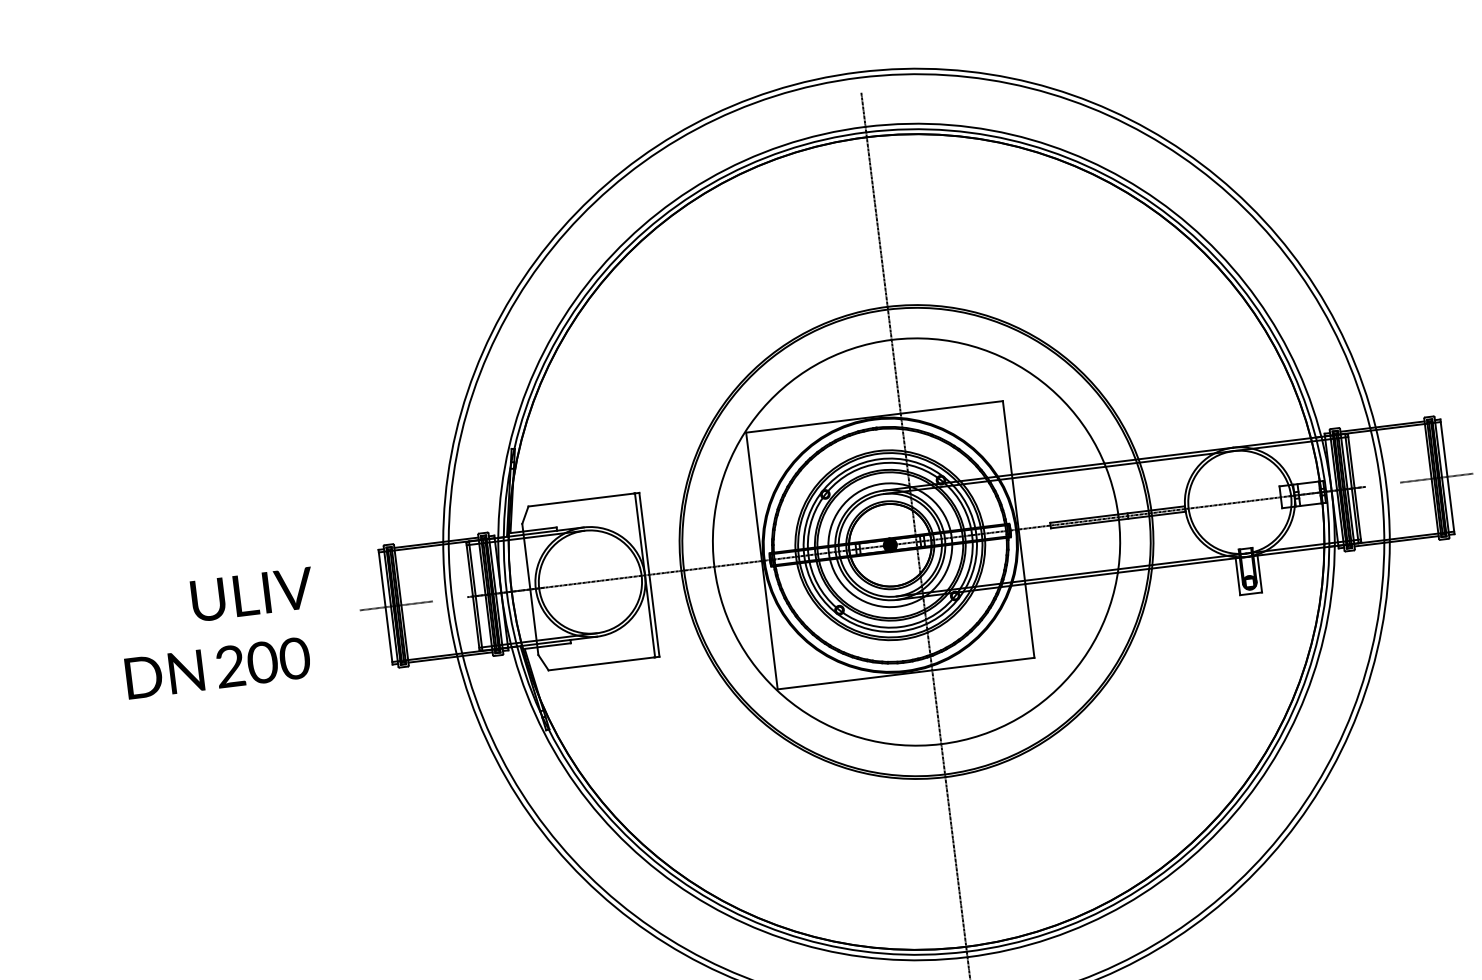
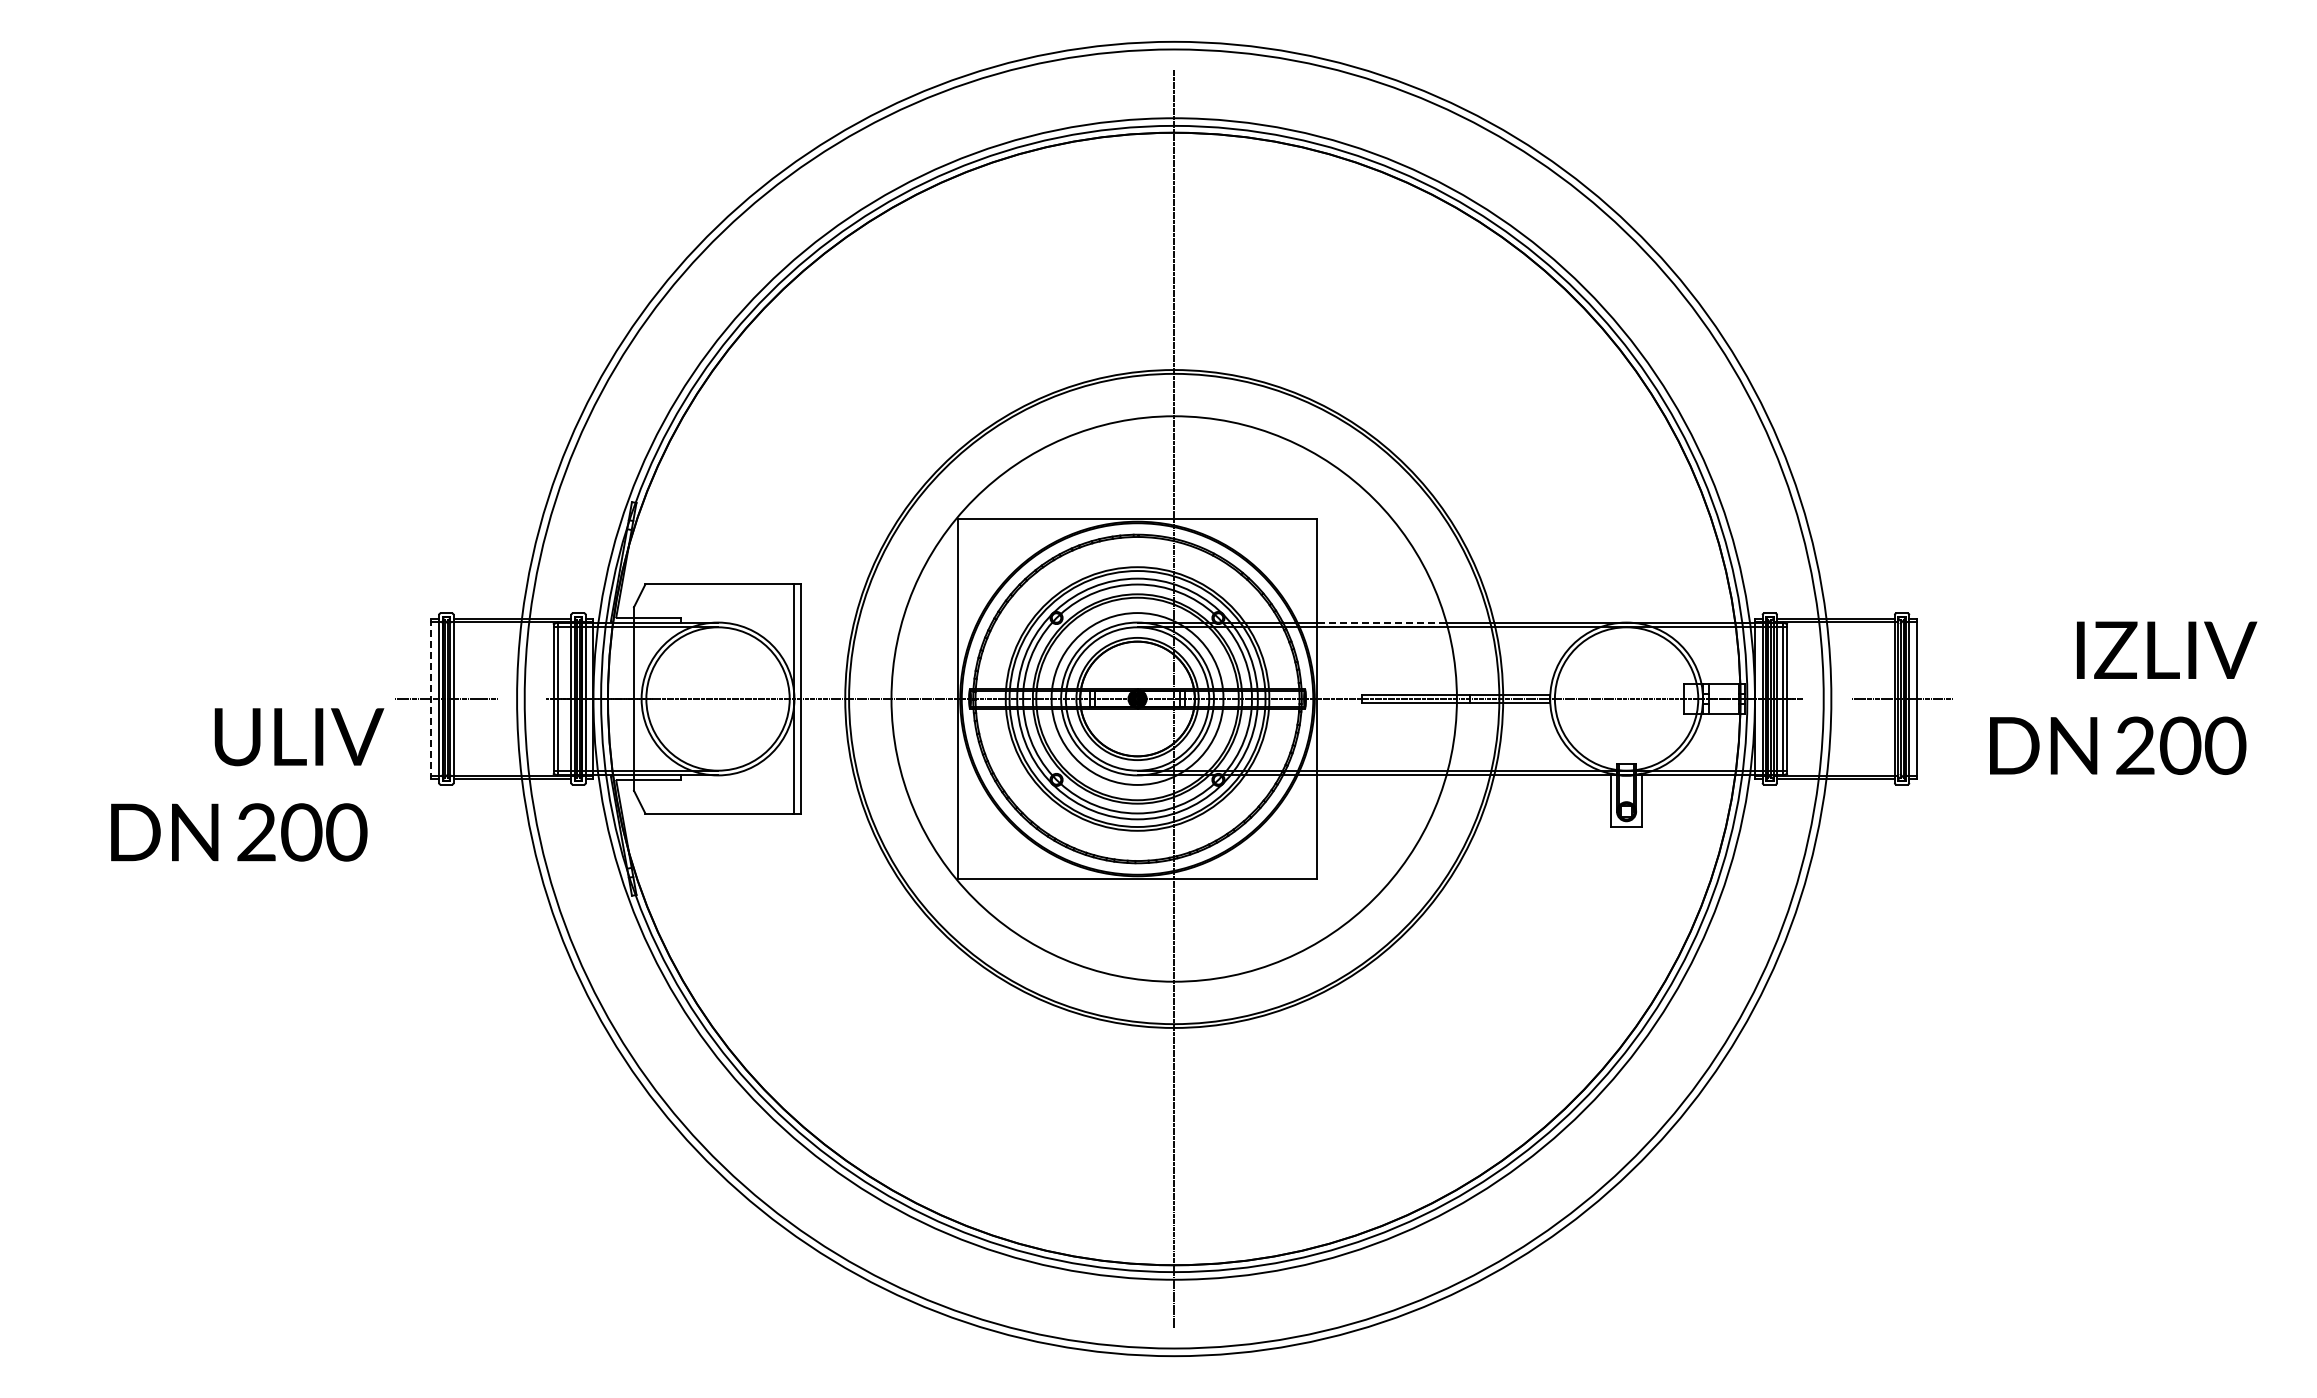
line: (1057, 469) -> (1381, 622), solid -> dashed
line: (385, 607) -> (431, 699), solid -> dashed
text: (219, 633) -> (247, 784), moved

